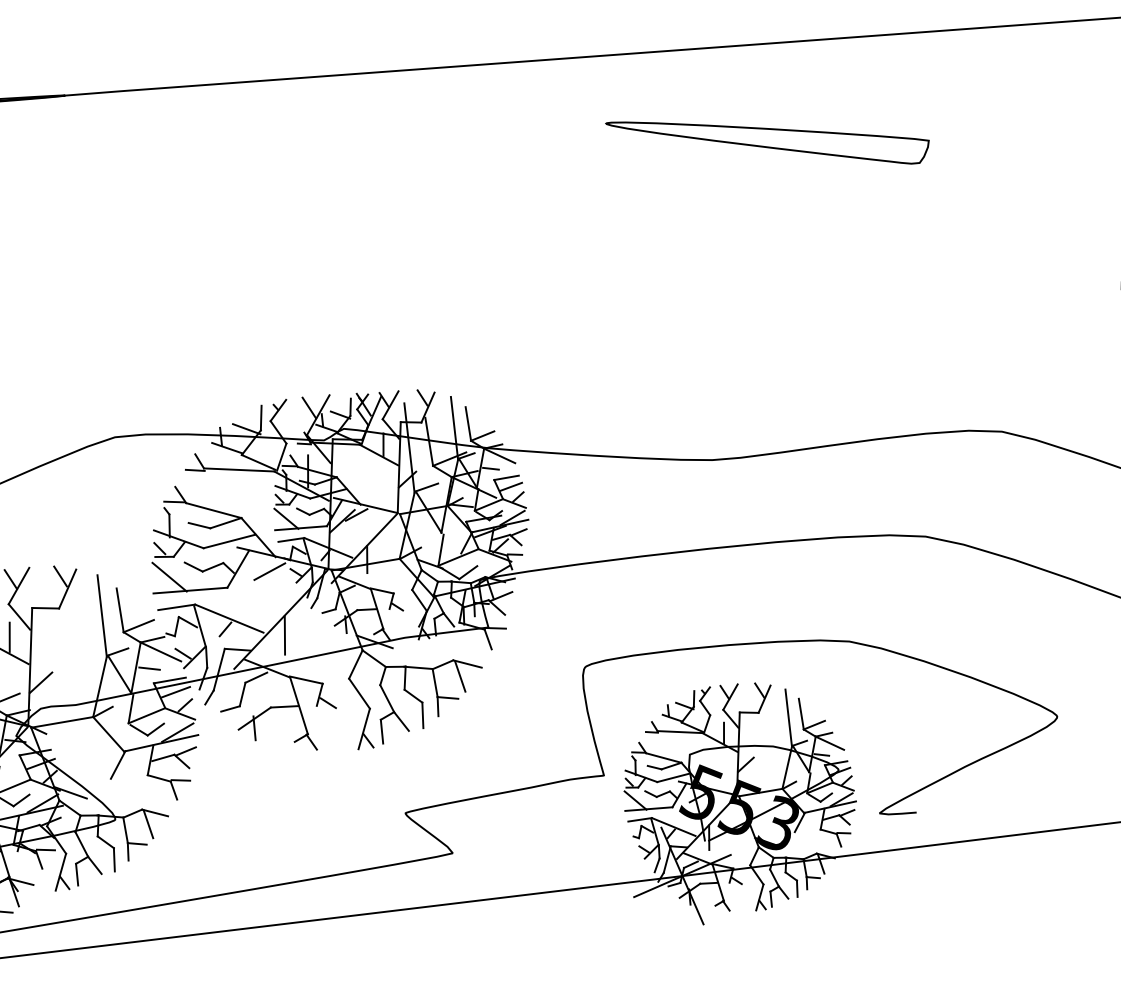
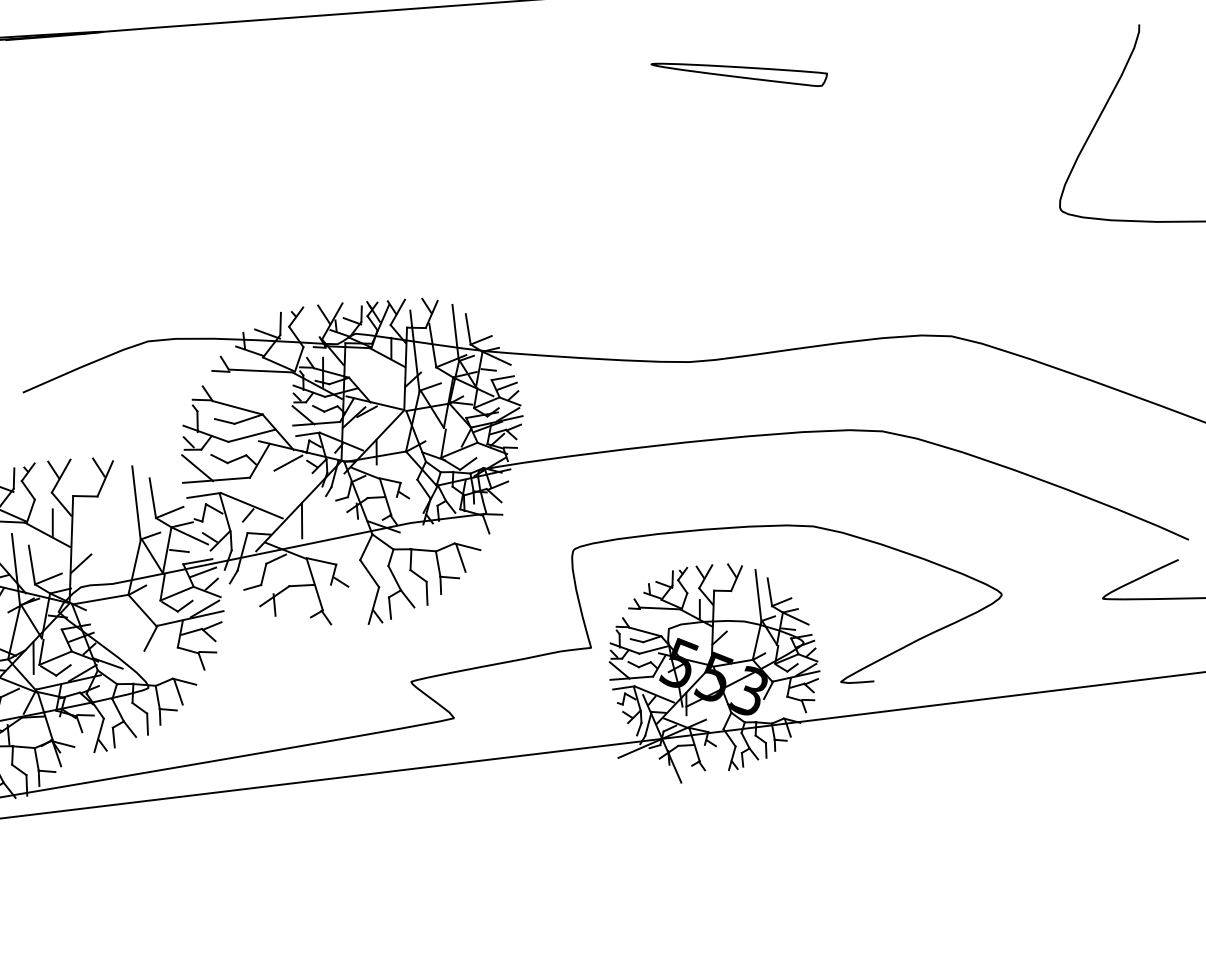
part: (767, 142) -> (739, 74), size x0.6

